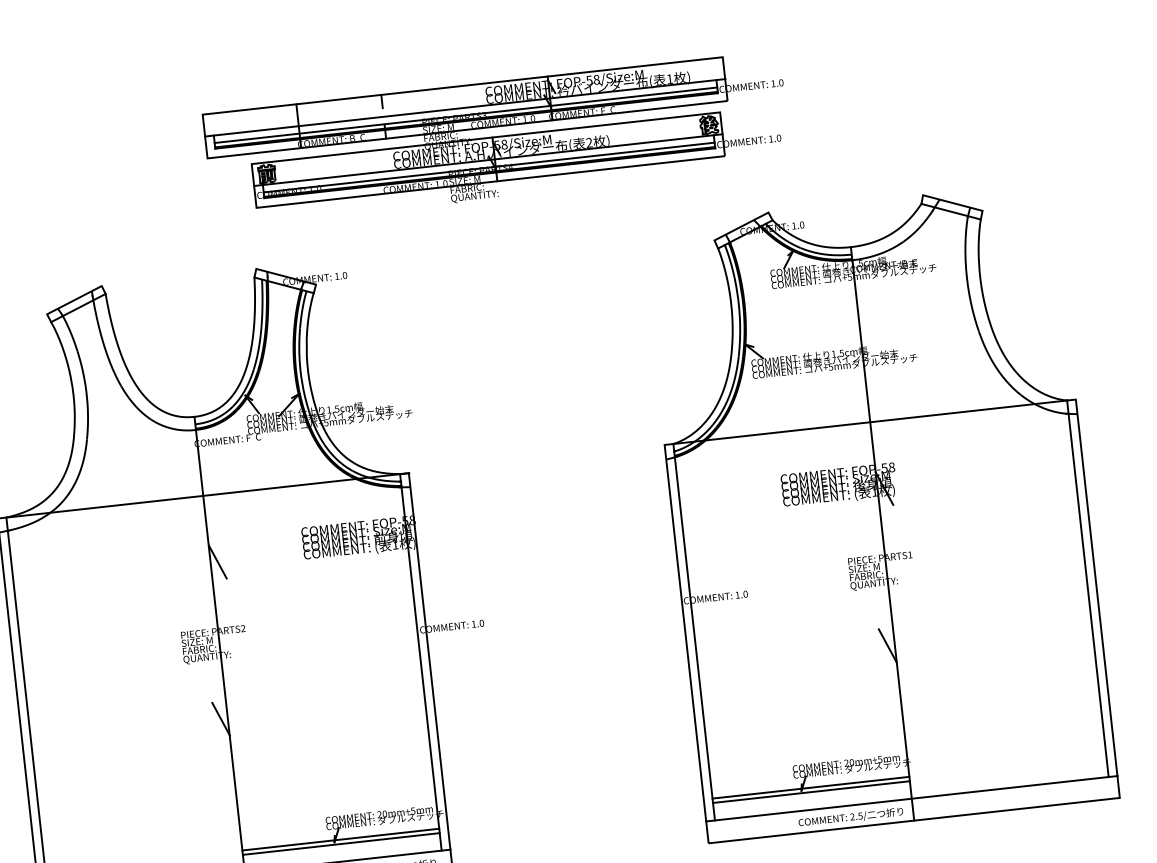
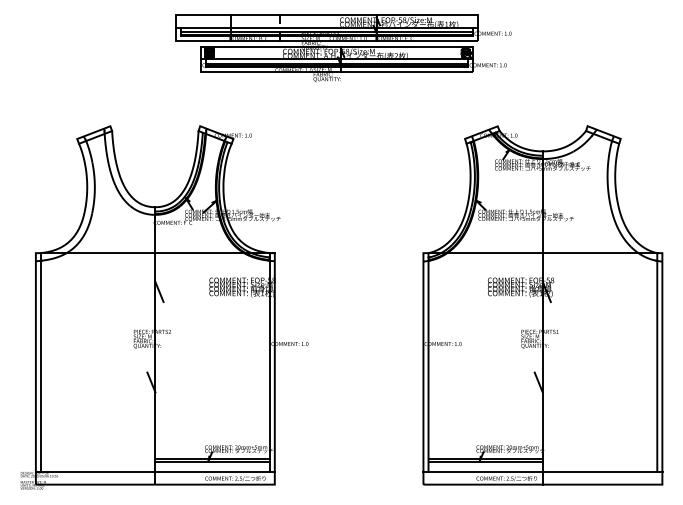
part: (496, 140) -> (343, 48), moved

